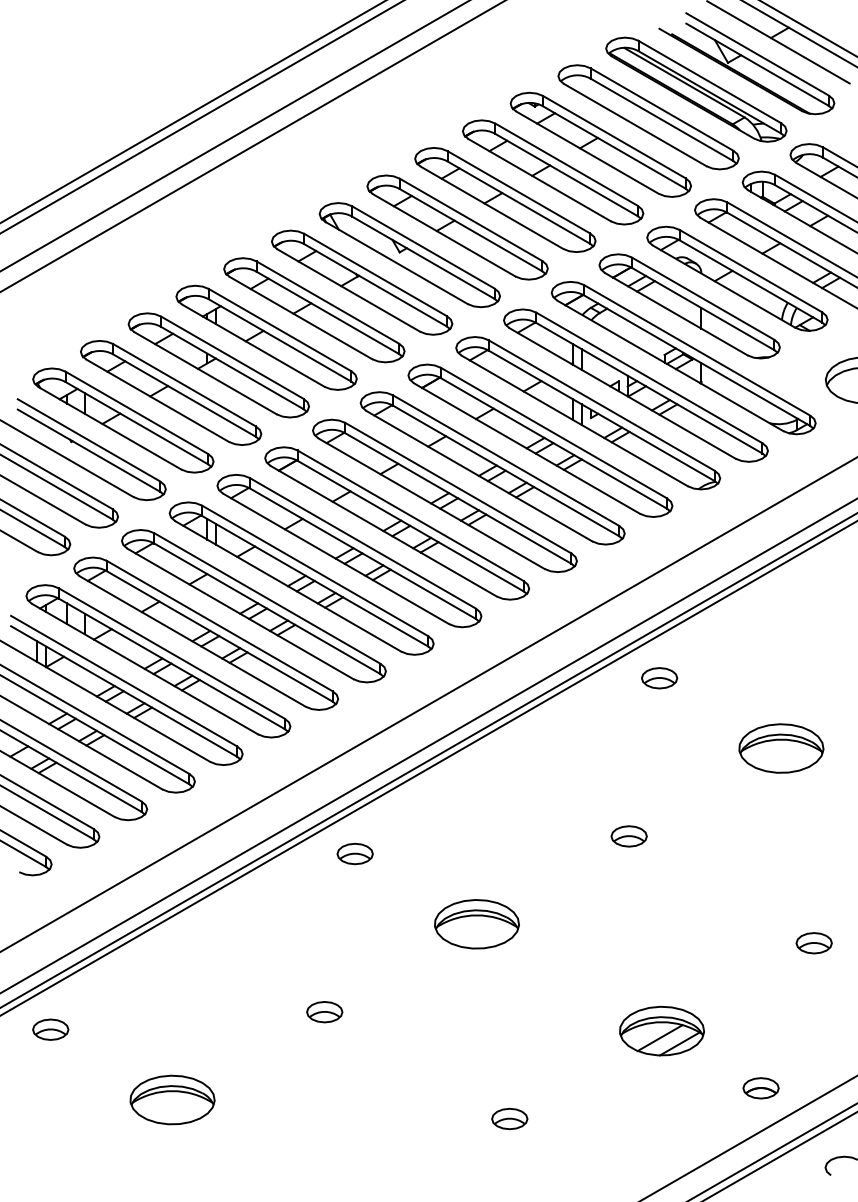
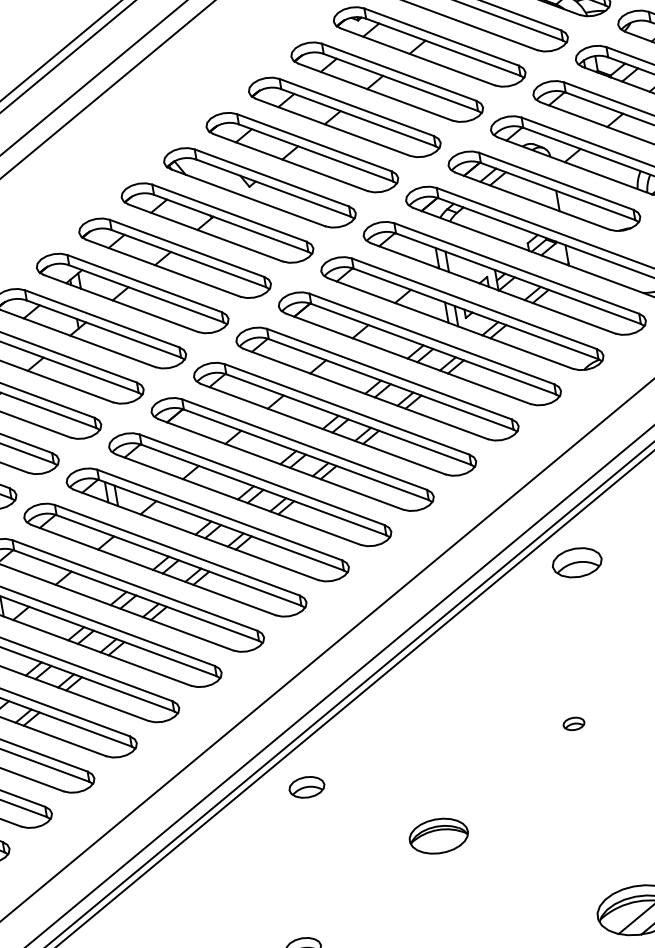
part: (659, 678) -> (577, 563), size x1.4
part: (628, 836) -> (573, 724), size x0.6
part: (476, 924) -> (438, 836), size x0.7

